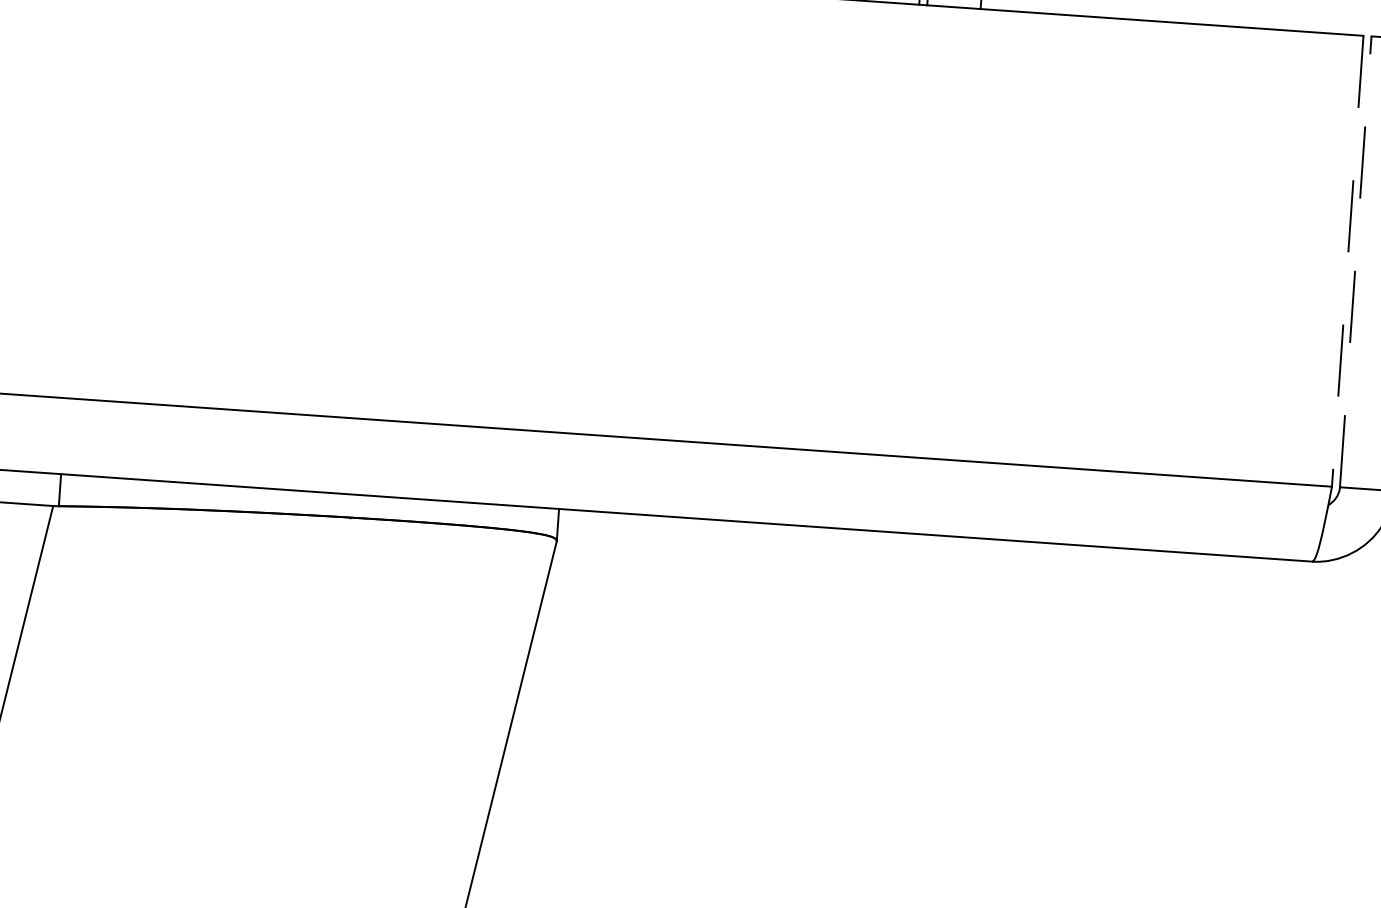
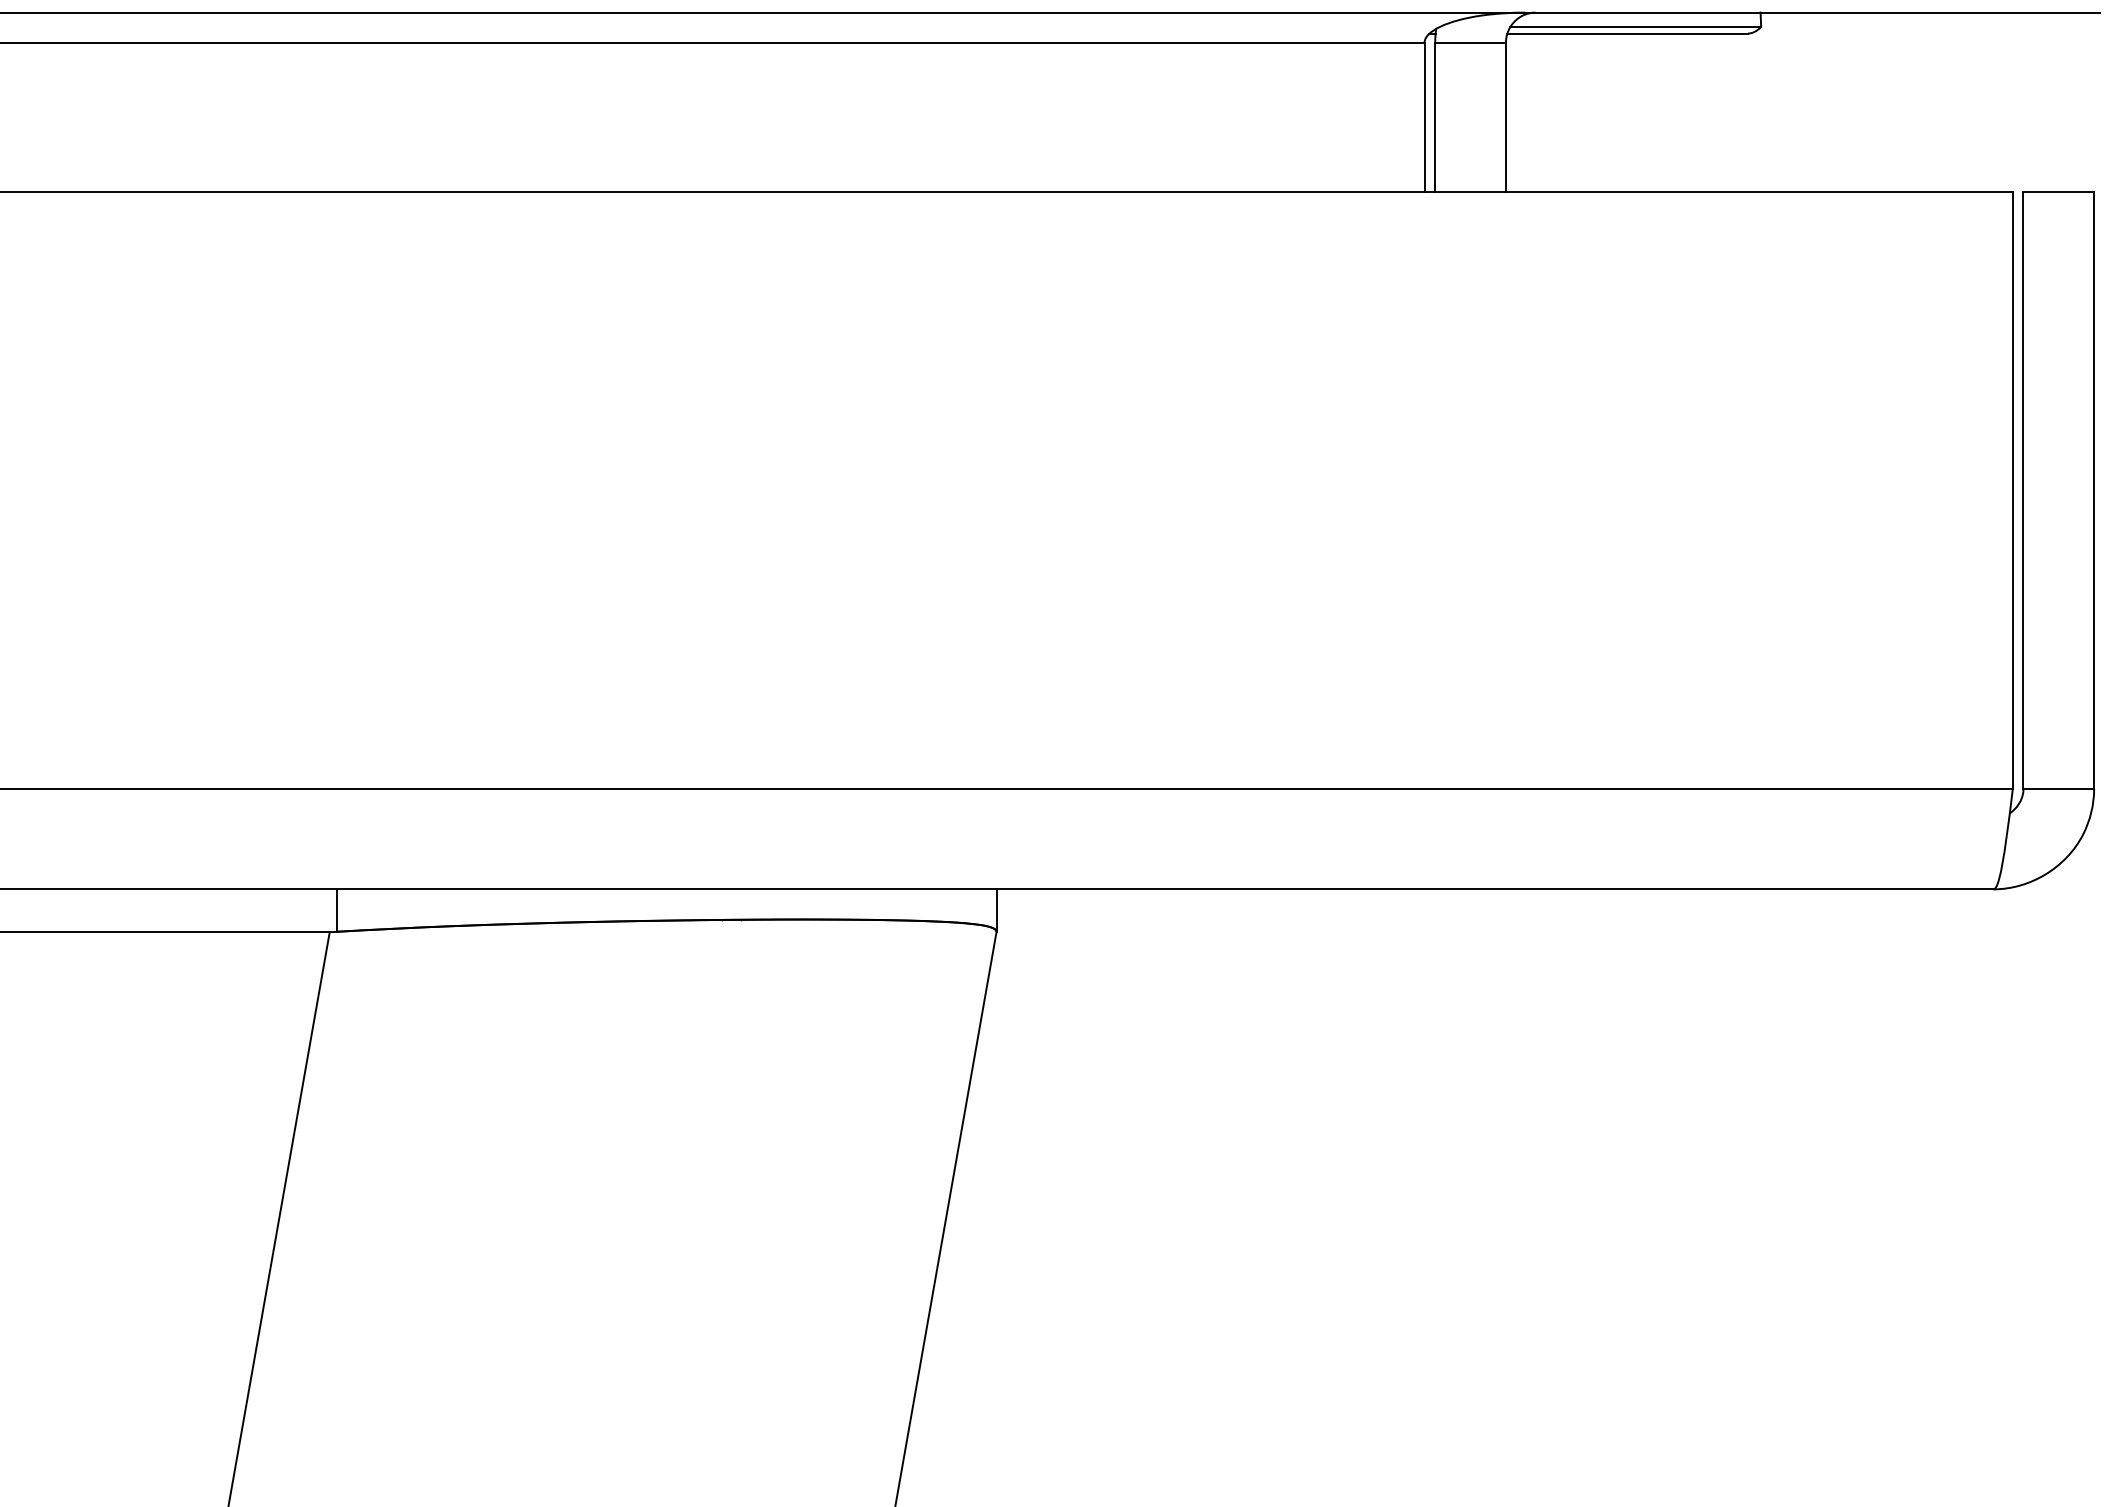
line: (1347, 261) -> (2012, 490), dashed -> solid
line: (1355, 261) -> (2023, 490), dashed -> solid

